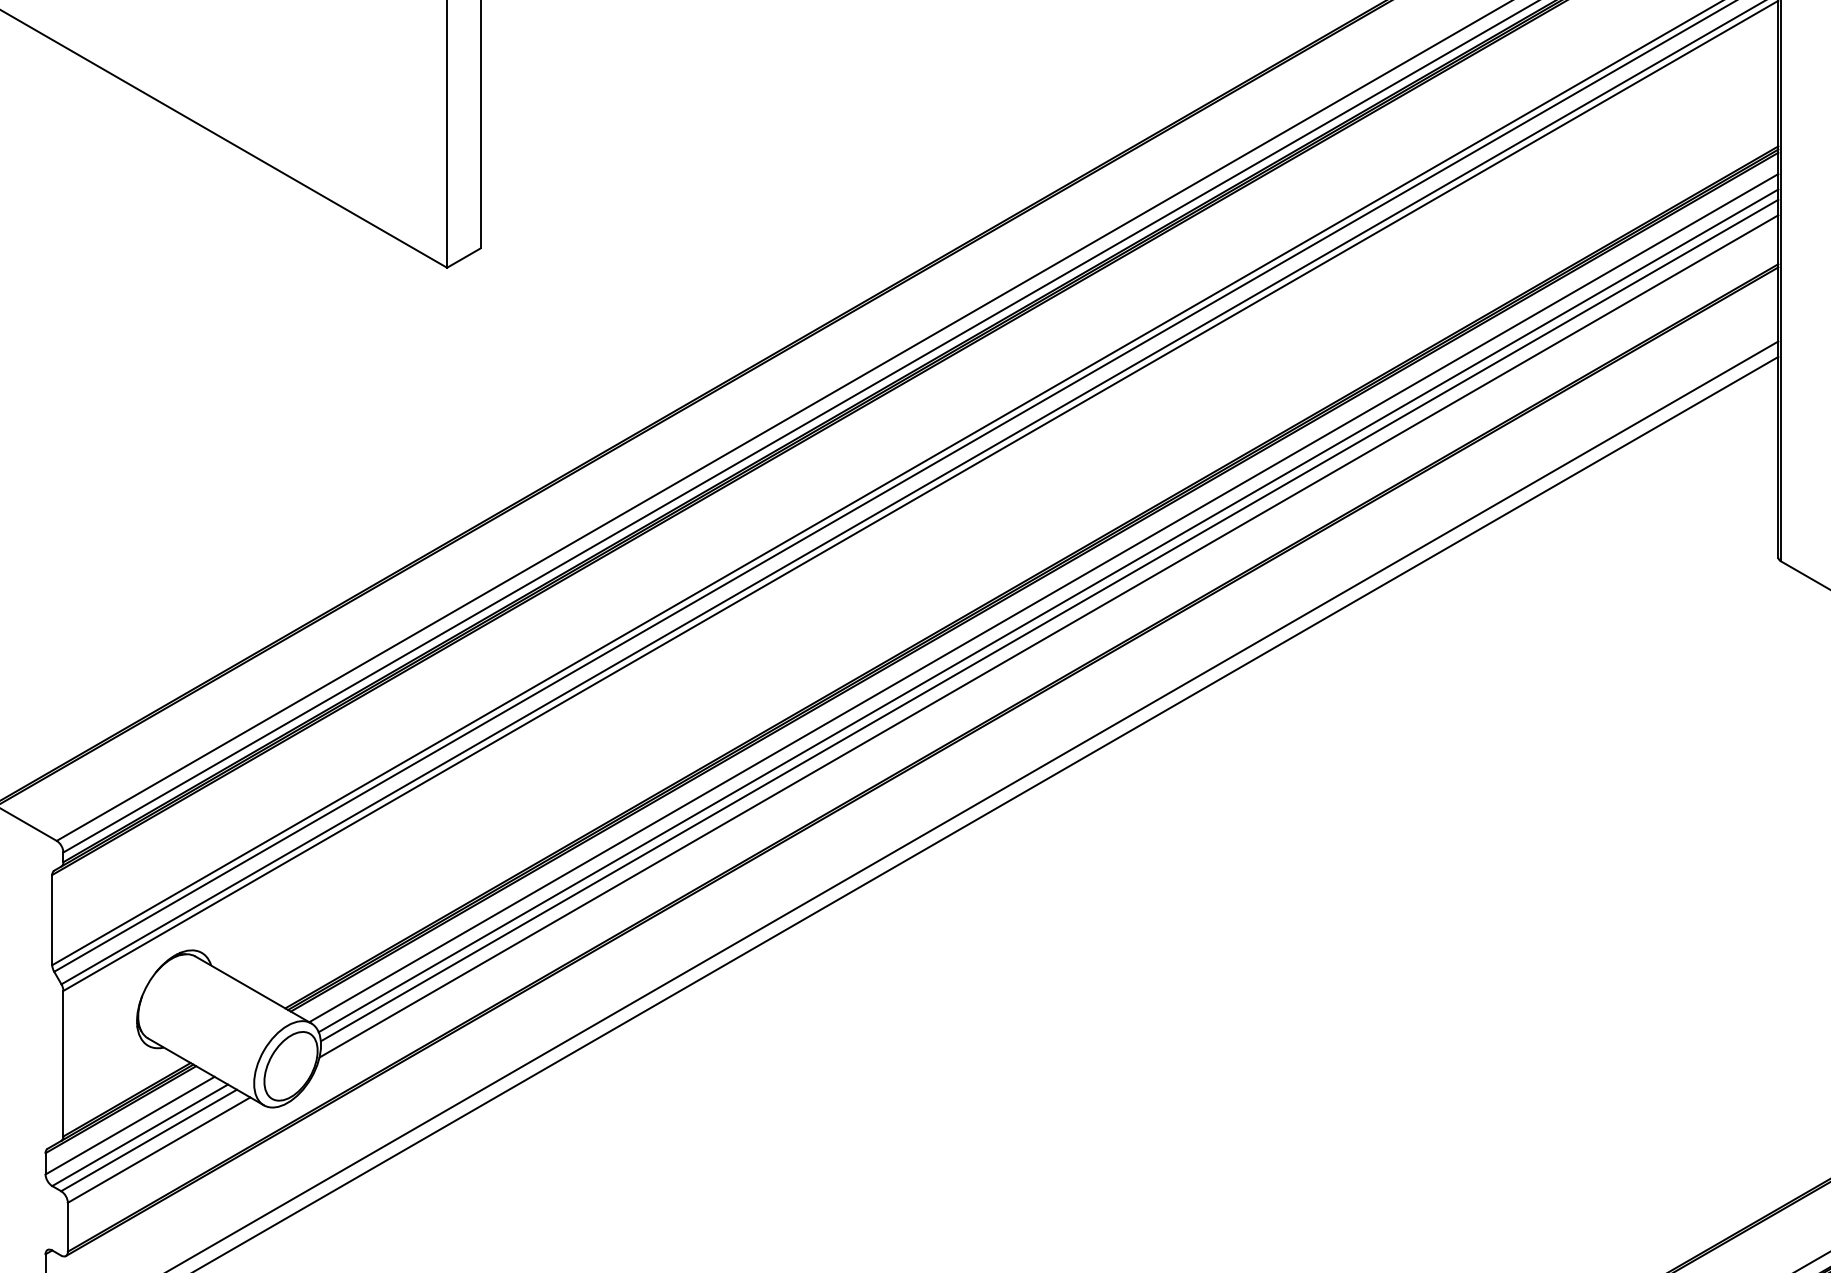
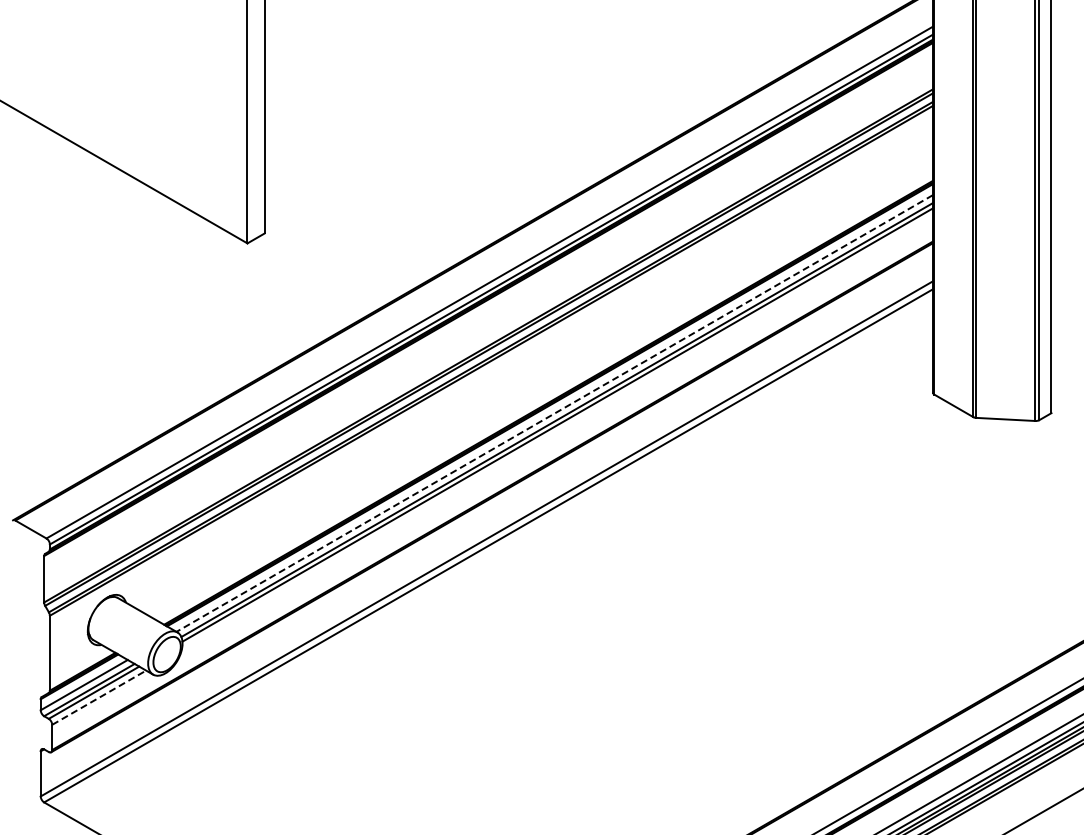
line: (1043, 598) -> (554, 413), solid -> dashed
line: (1047, 636) -> (556, 433), removed
line: (159, 1149) -> (99, 697), solid -> dashed

